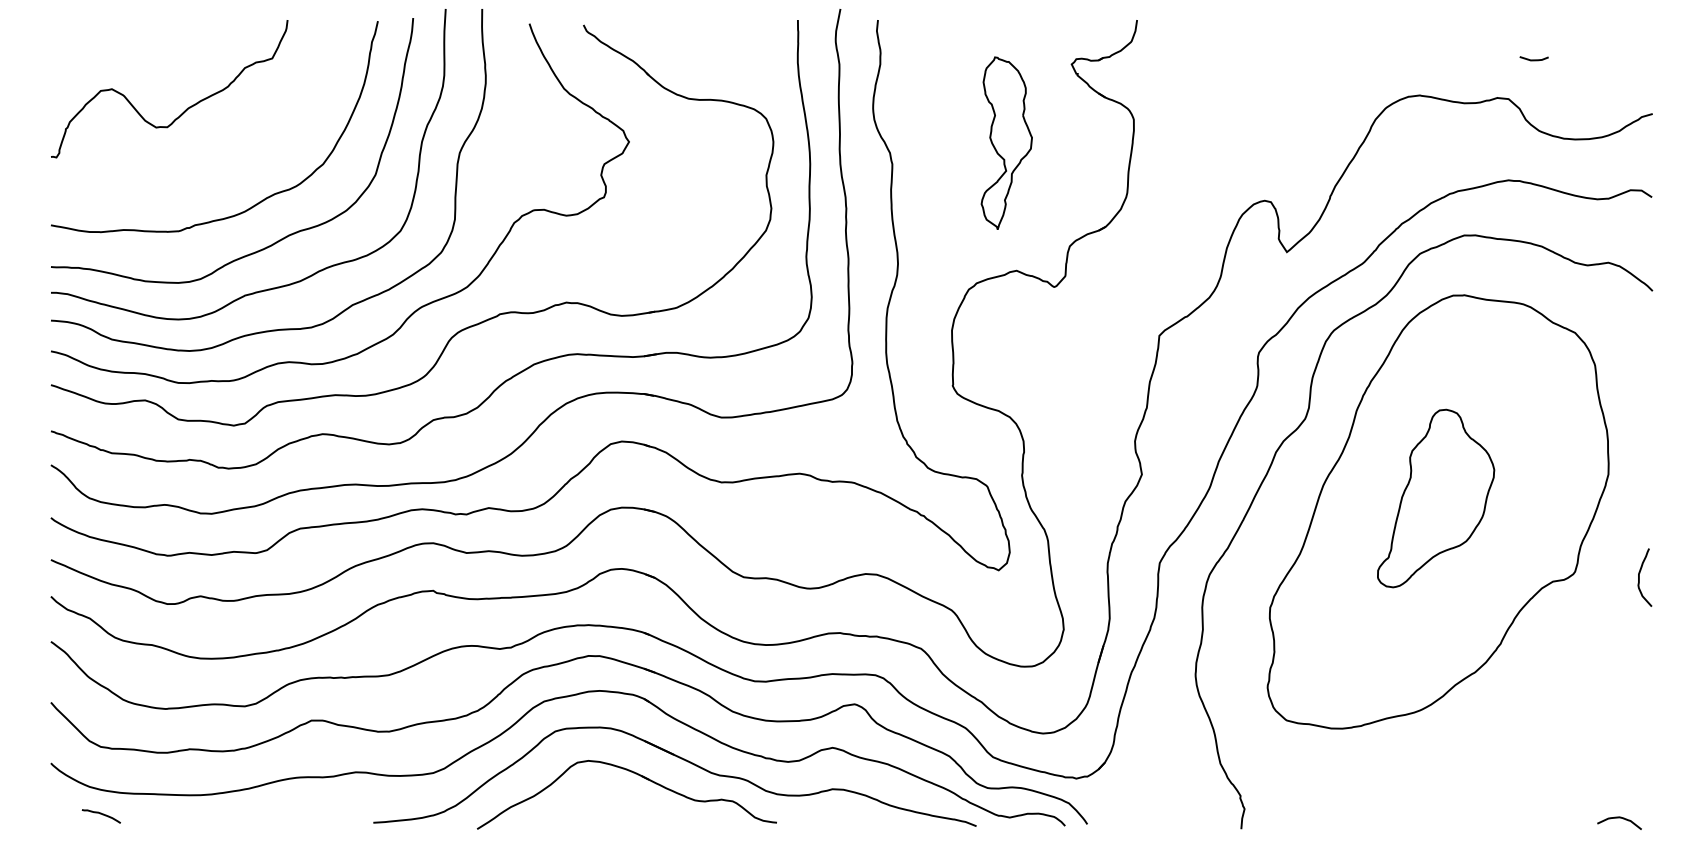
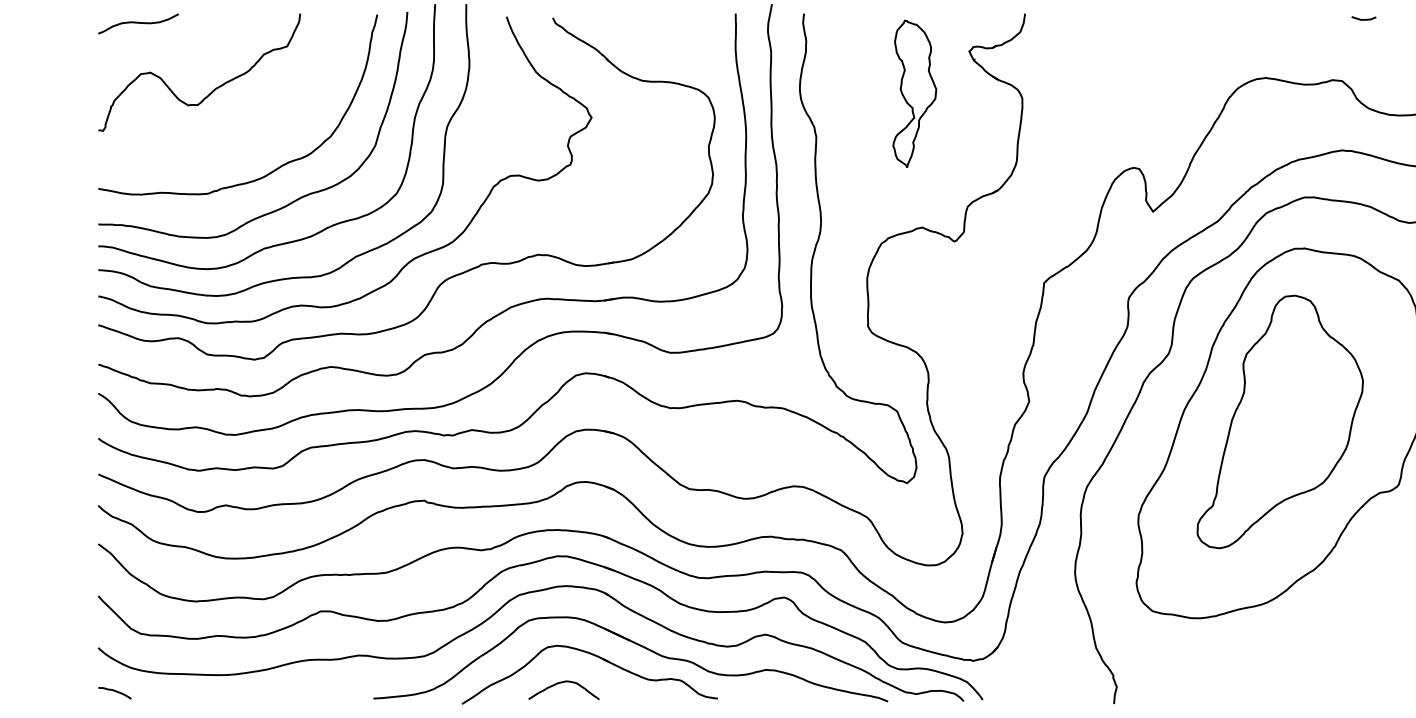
curve: (97, 31) -> (138, 23), added
line: (1533, 59) -> (1363, 19), moved
part: (1006, 142) -> (914, 93), moved
part: (1435, 498) -> (1279, 421), size x1.67
curve: (596, 804) -> (563, 683), added
curve: (100, 814) -> (114, 691), moved

